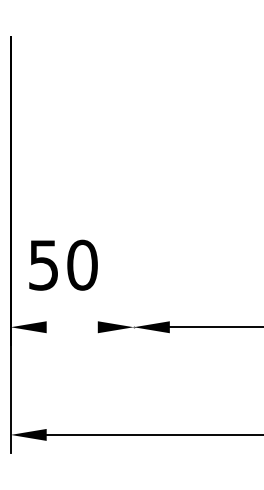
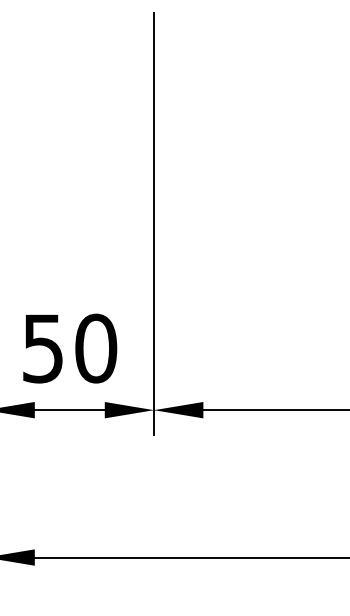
line: (133, 191) -> (153, 224), added
text: (63, 264) -> (70, 347), moved
line: (71, 327) -> (68, 410), added

